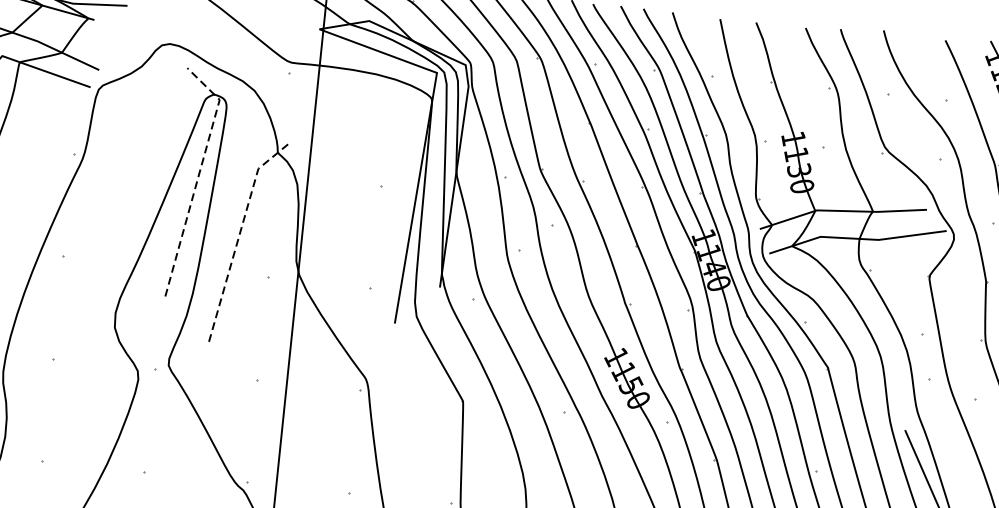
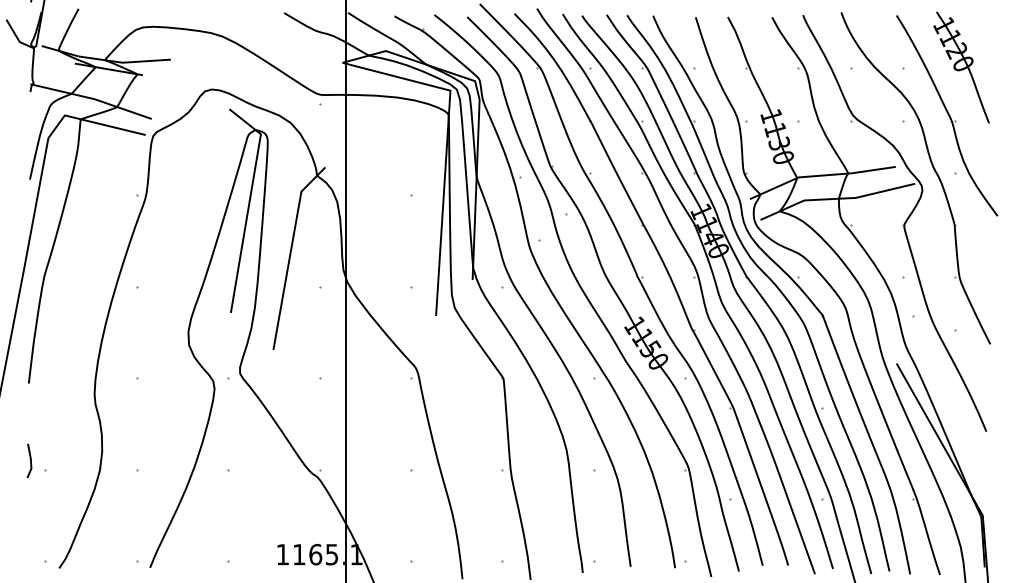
line: (198, 176) -> (249, 203), dashed -> solid
line: (239, 236) -> (290, 253), dashed -> solid

